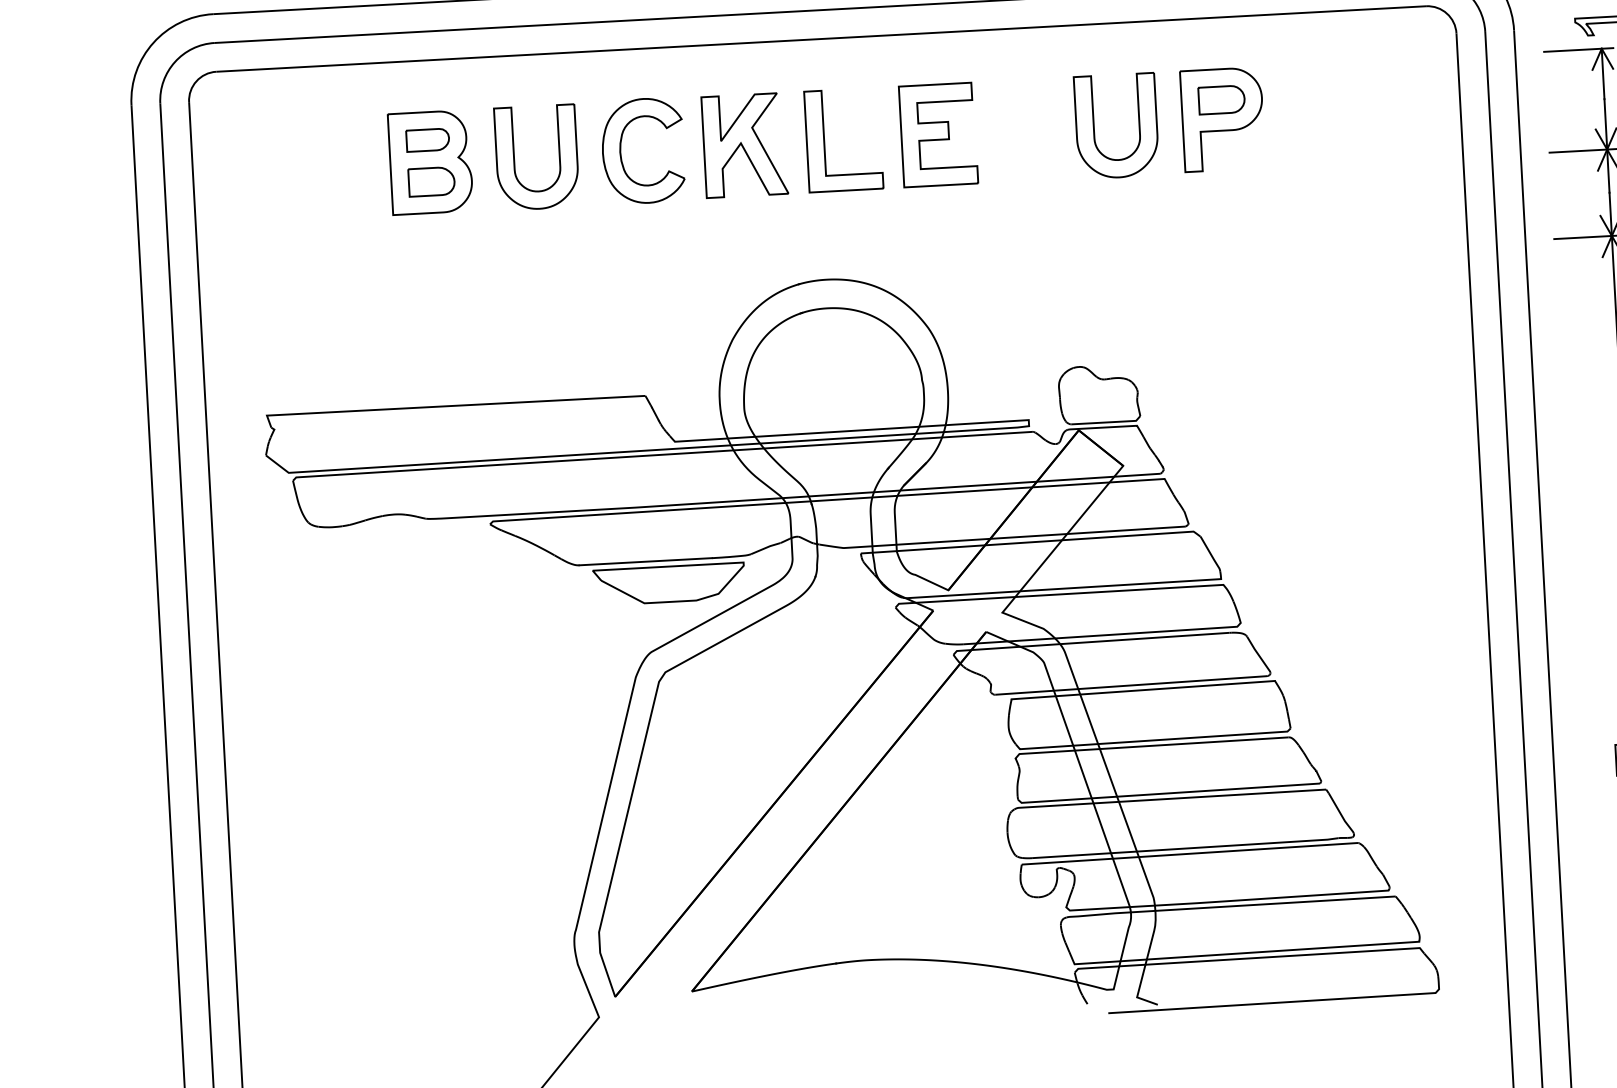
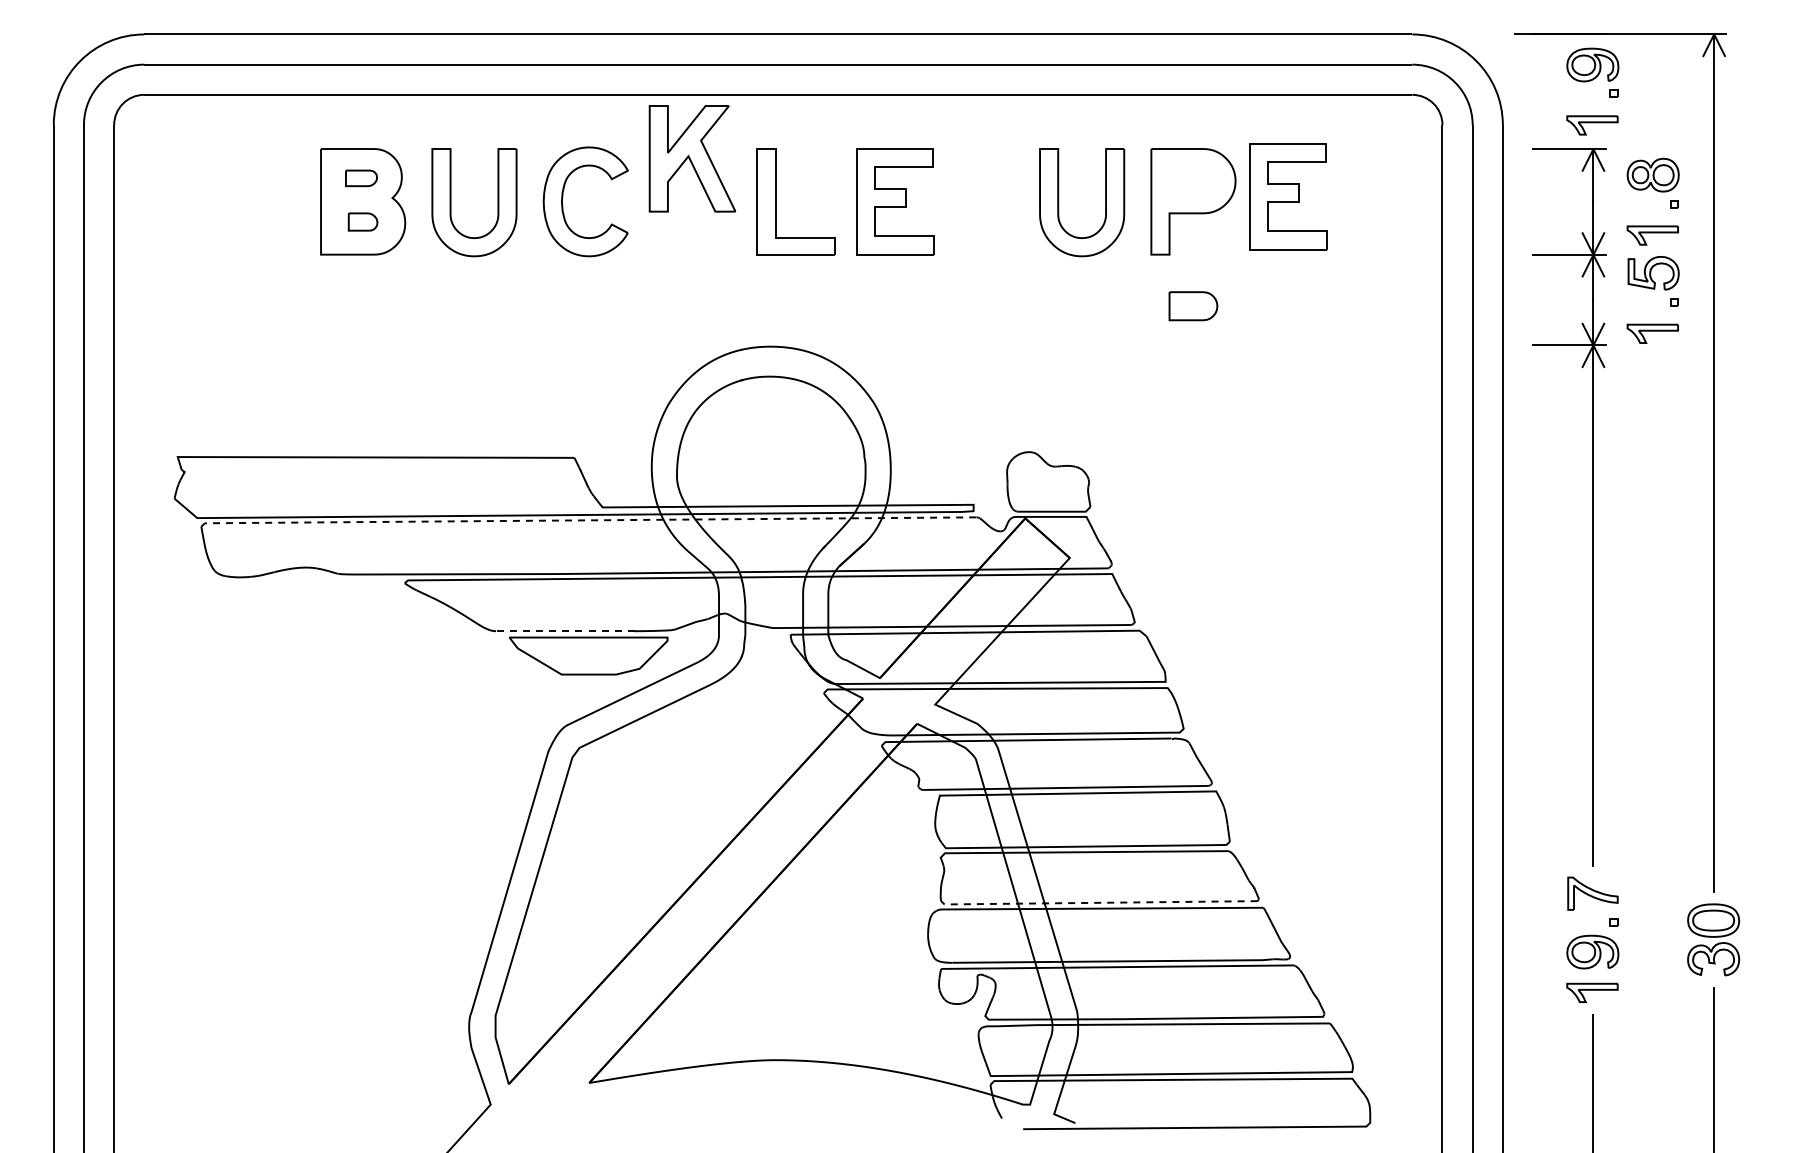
part: (1221, 100) -> (1193, 306), moved
part: (1313, 109) -> (1288, 196), added
part: (427, 140) -> (361, 178), size x0.7
part: (744, 145) -> (692, 158), moved
part: (431, 181) -> (362, 221), size x0.6
line: (661, 454) -> (587, 520), solid -> dashed
line: (644, 562) -> (564, 631), solid -> dashed
line: (1167, 793) -> (1097, 902), solid -> dashed

